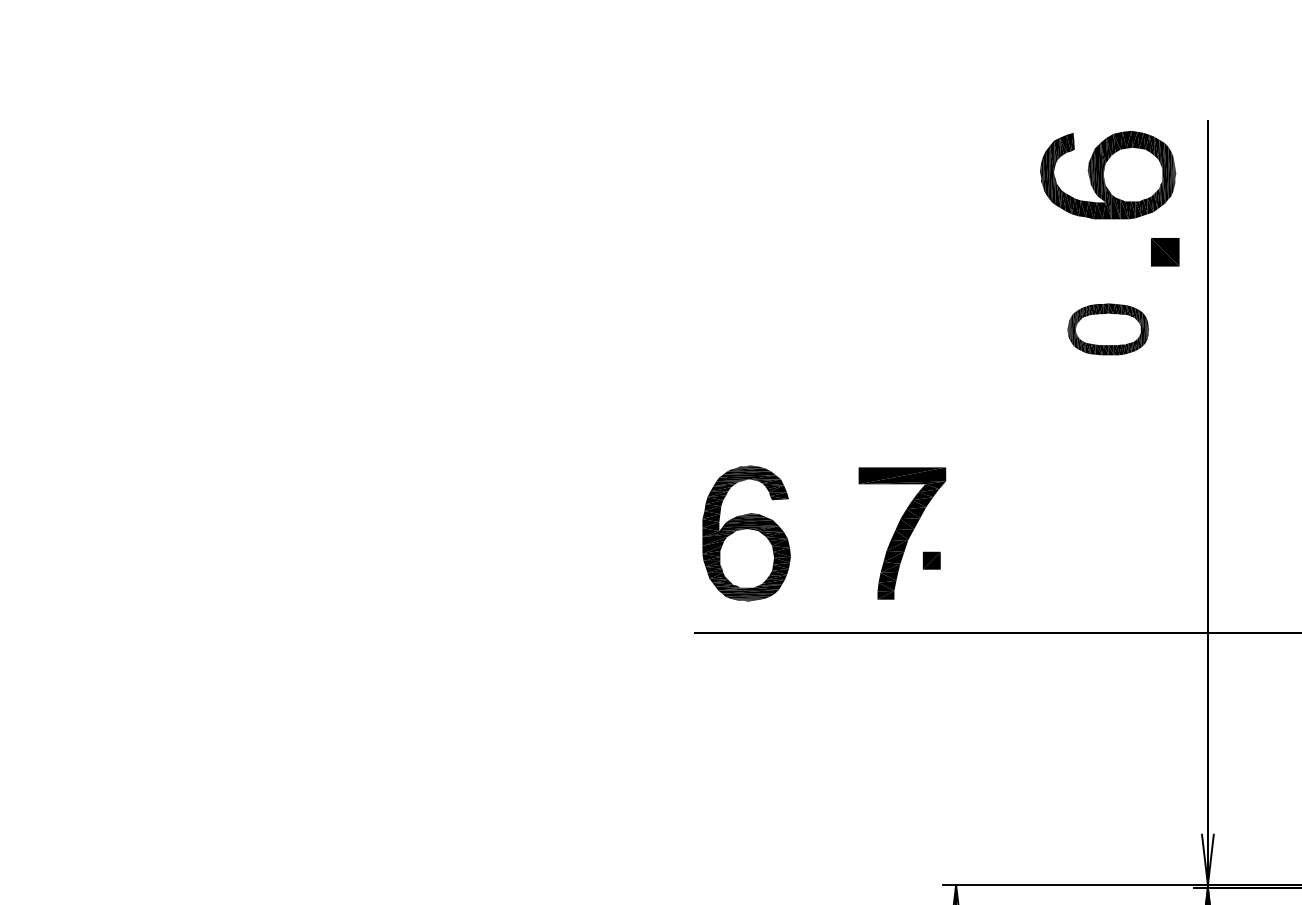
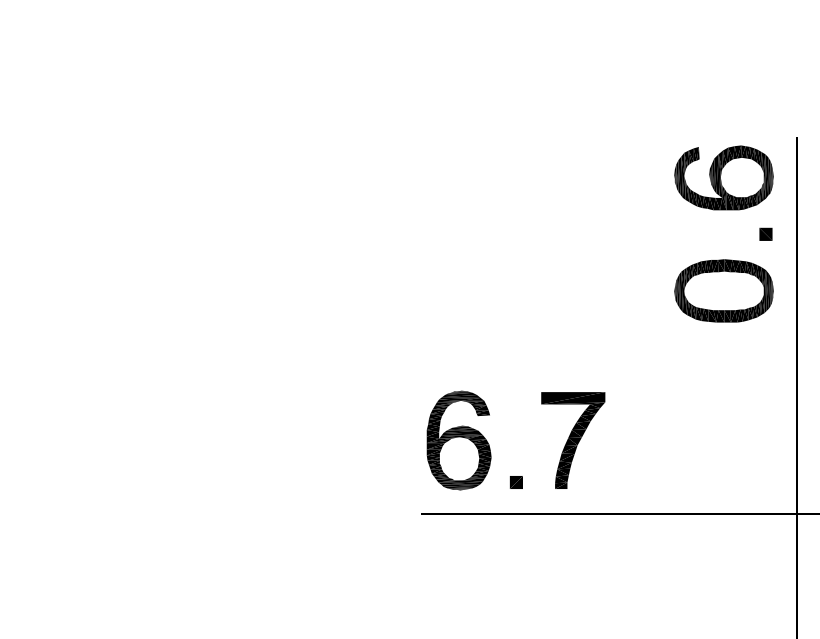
part: (1165, 251) -> (766, 233), size x0.62
part: (1108, 329) -> (724, 291), size x1.67
part: (931, 560) -> (516, 482), moved

